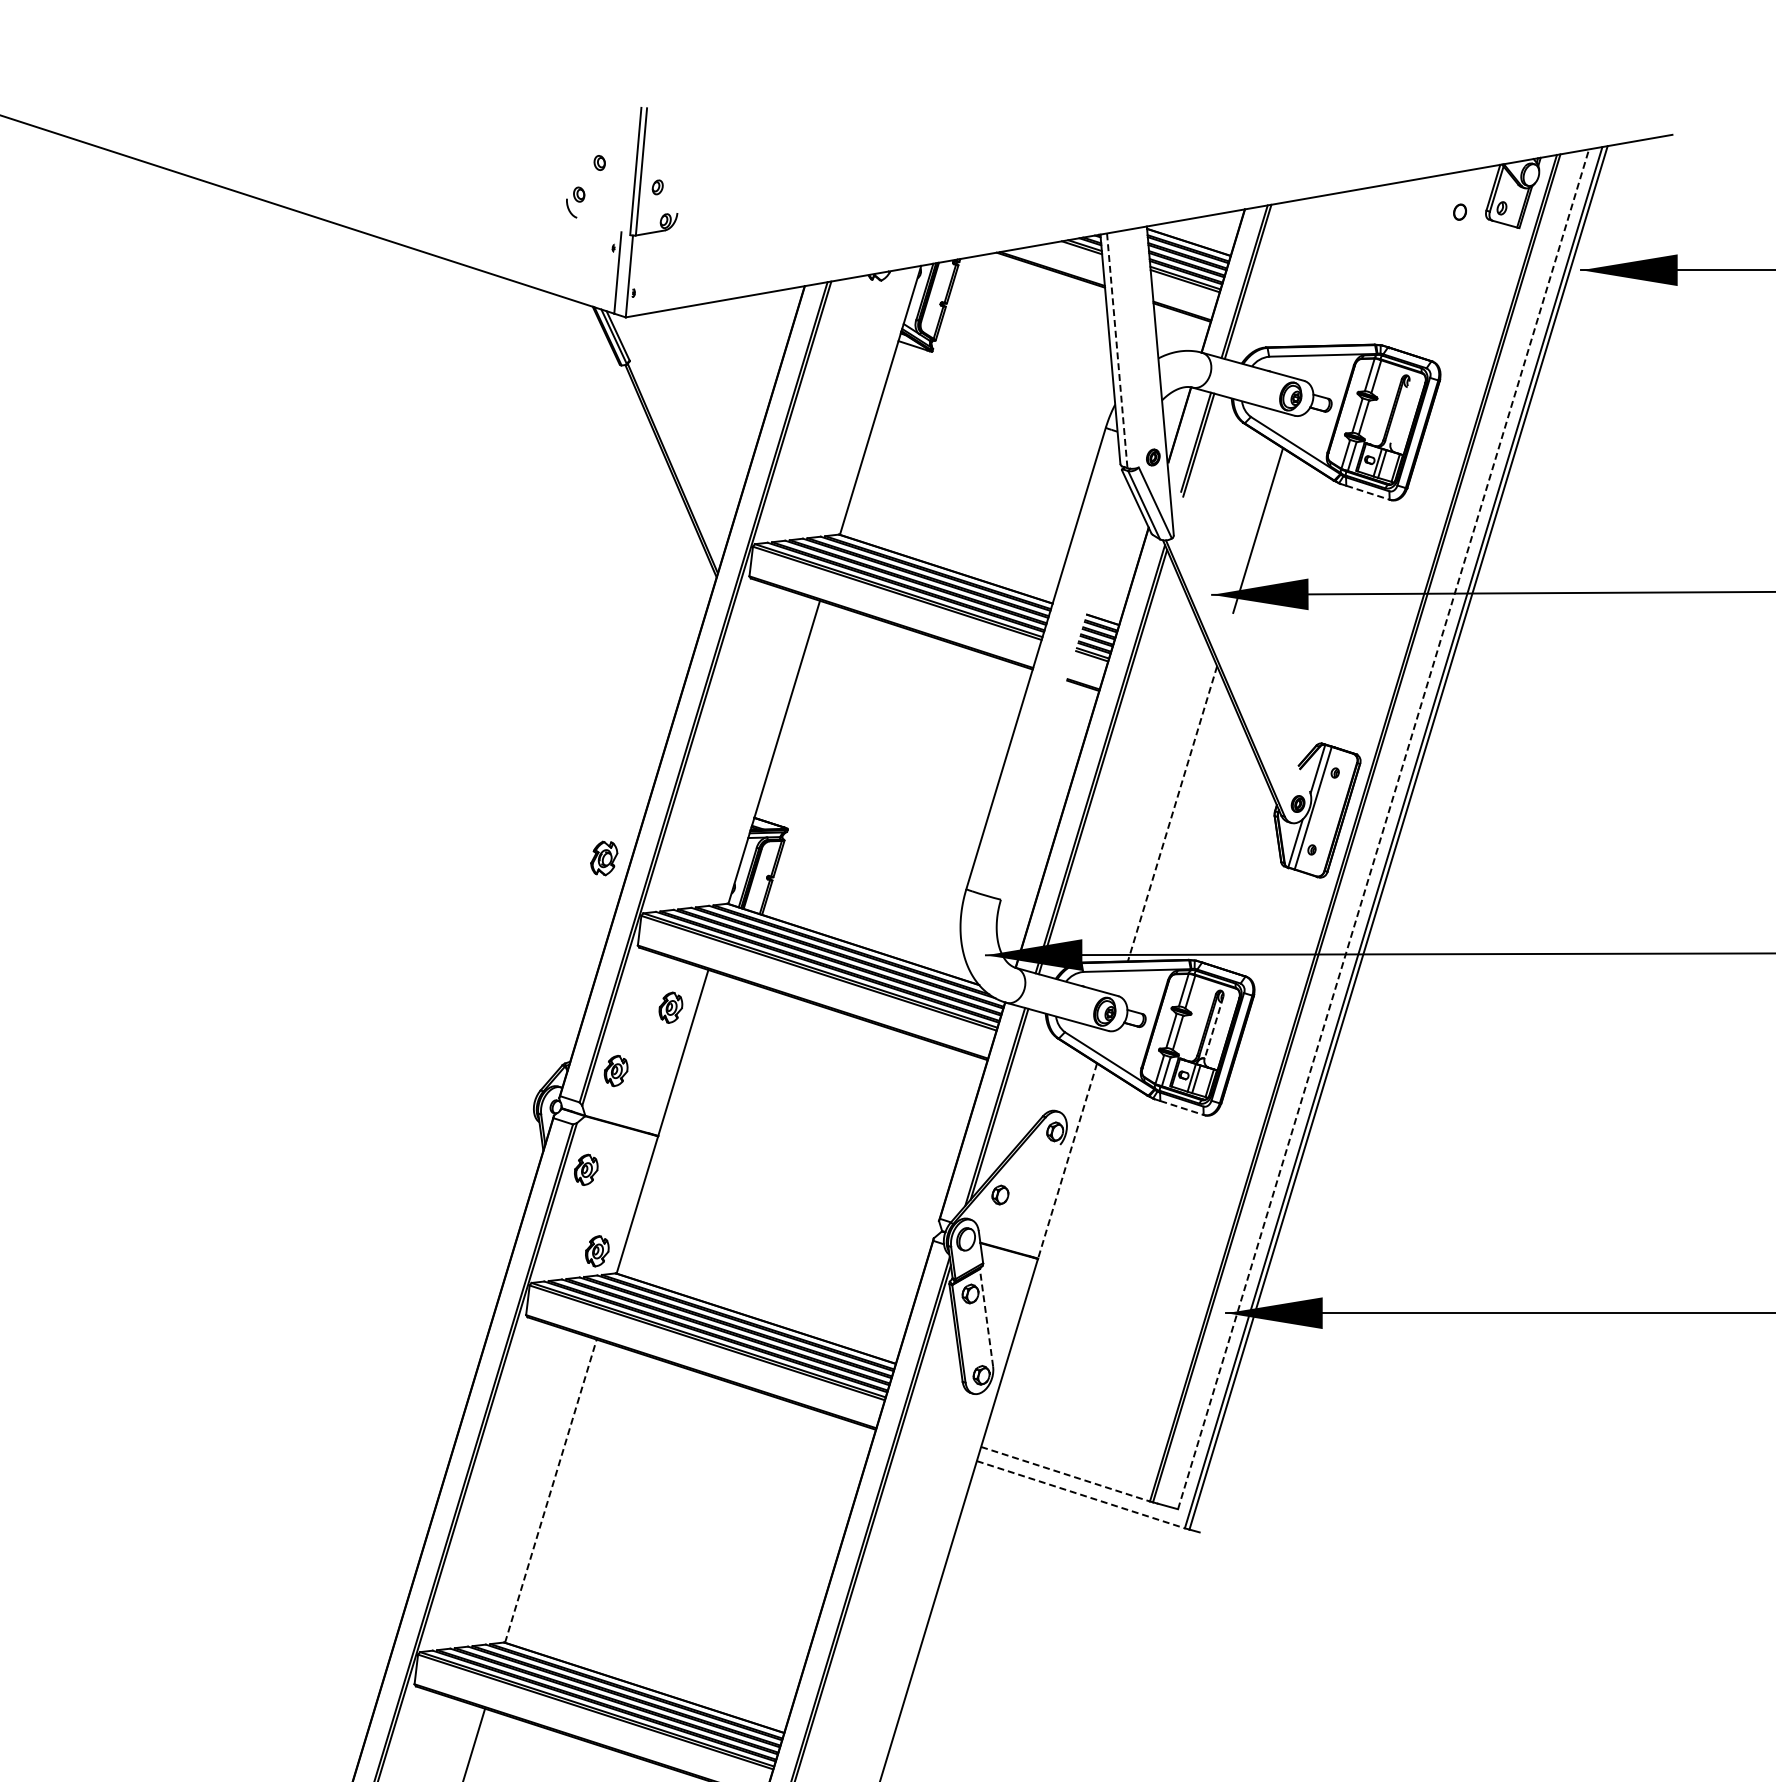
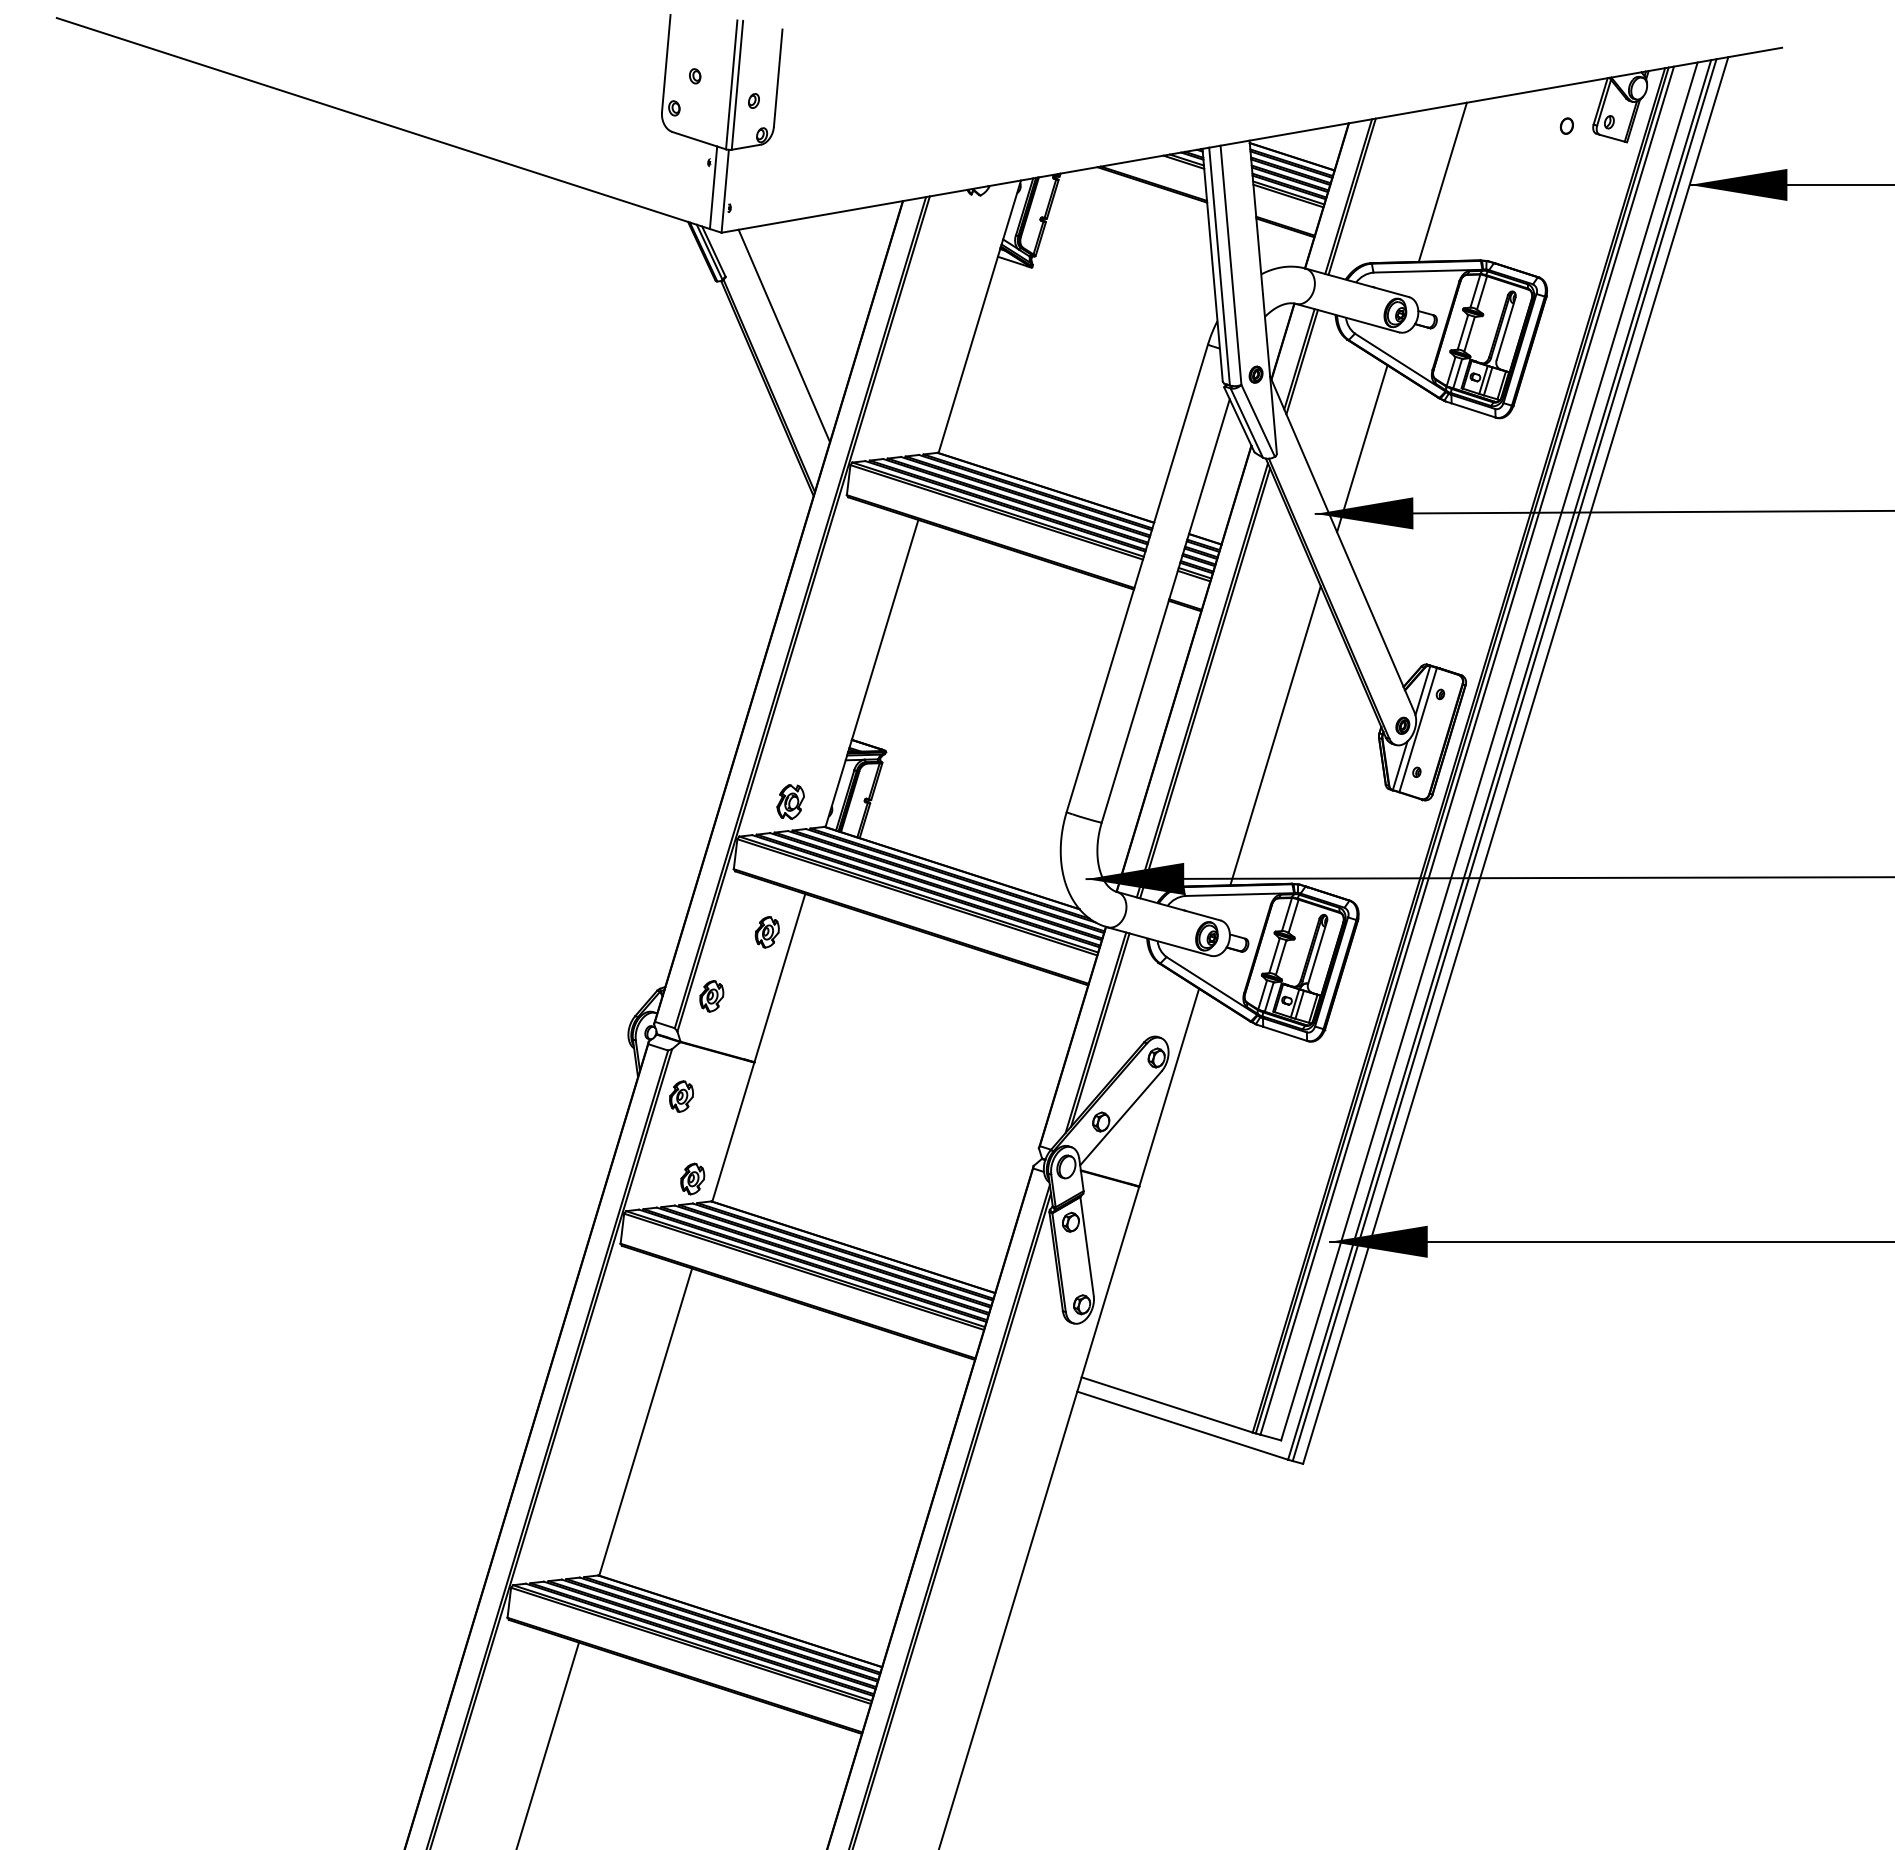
line: (570, 150) -> (665, 63), added
line: (680, 164) -> (777, 77), added
line: (604, 226) -> (699, 140), added
line: (1337, 266) -> (1442, 181), added
line: (1128, 348) -> (1230, 264), added
line: (1117, 351) -> (1219, 267), dashed -> solid
line: (1399, 411) -> (1505, 328), added
line: (686, 418) -> (783, 335), added
line: (1368, 492) -> (1474, 410), dashed -> solid
line: (1238, 625) -> (1342, 544), added
line: (1063, 690) -> (1165, 610), added
line: (1172, 814) -> (1275, 736), dashed -> solid
line: (1360, 828) -> (1466, 750), added
line: (1383, 829) -> (1489, 751), dashed -> solid
line: (1409, 838) -> (1515, 760), added
part: (604, 857) -> (790, 801), moved
line: (1213, 1027) -> (1317, 952), dashed -> solid
line: (1182, 1108) -> (1285, 1034), dashed -> solid
line: (1067, 1161) -> (1169, 1088), dashed -> solid
line: (1019, 1191) -> (1120, 1118), added
line: (986, 1317) -> (1087, 1246), dashed -> solid
line: (1065, 1473) -> (1167, 1404), dashed -> solid
line: (550, 1490) -> (645, 1421), dashed -> solid
line: (1080, 1494) -> (1182, 1425), dashed -> solid

